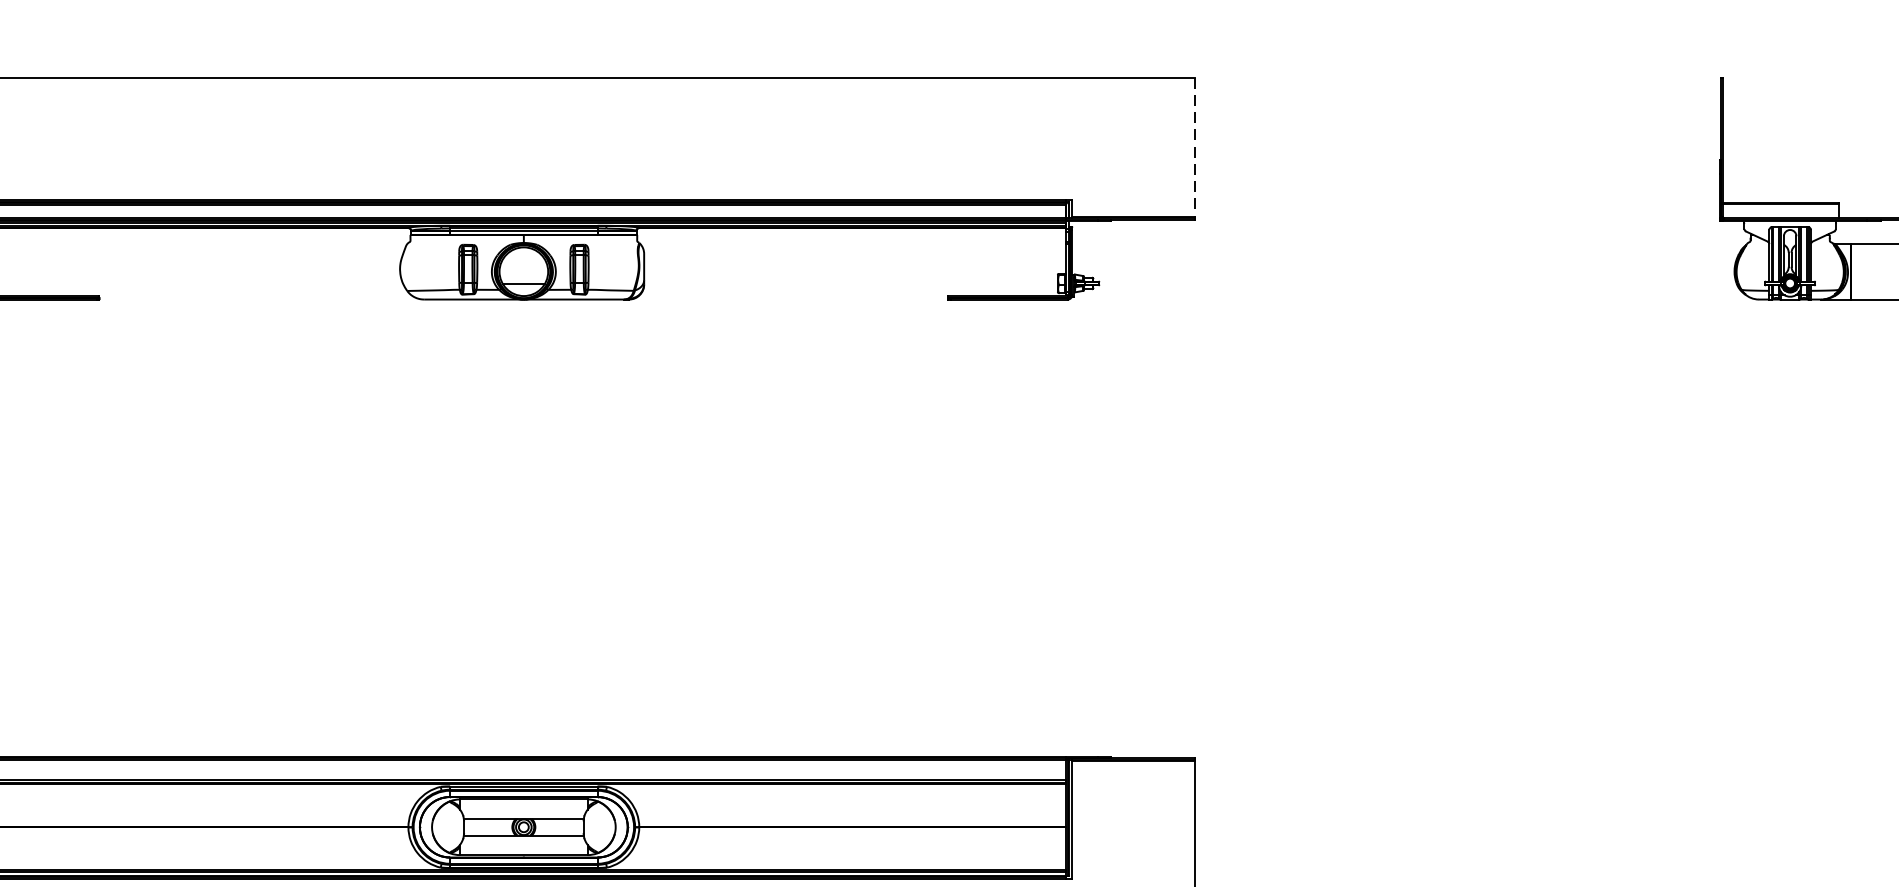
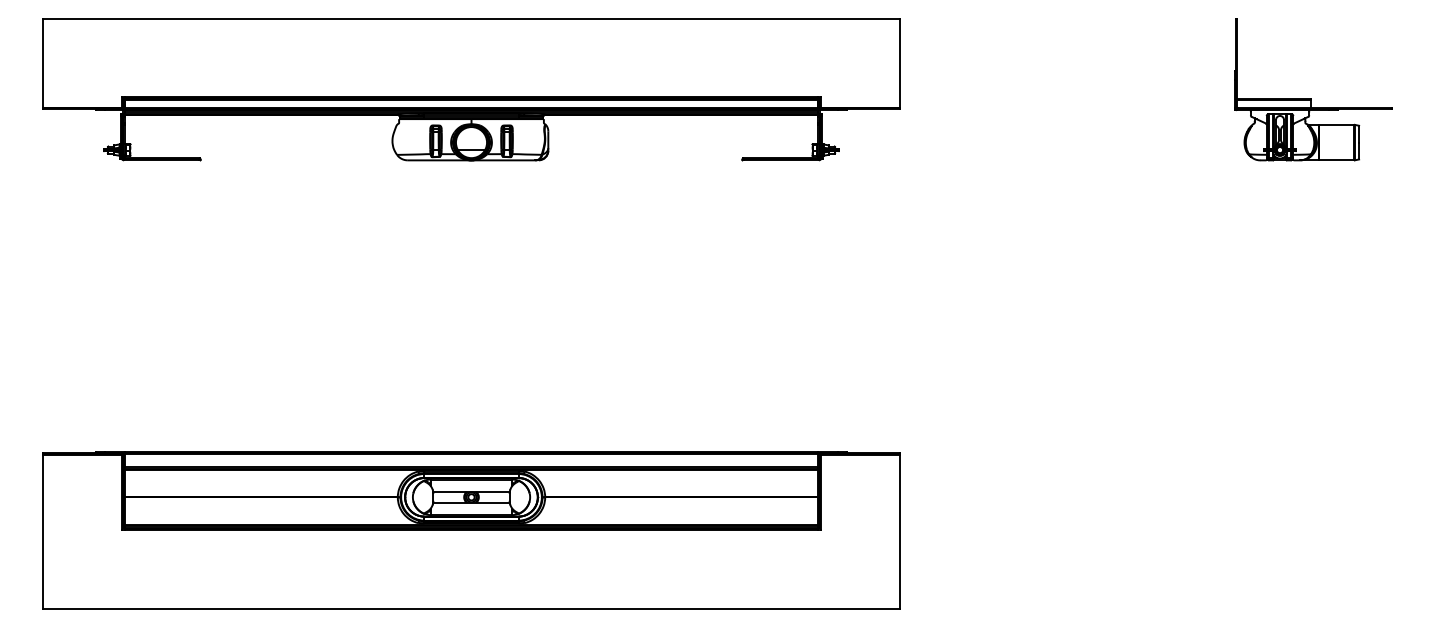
line: (1194, 147) -> (899, 63), dashed -> solid

